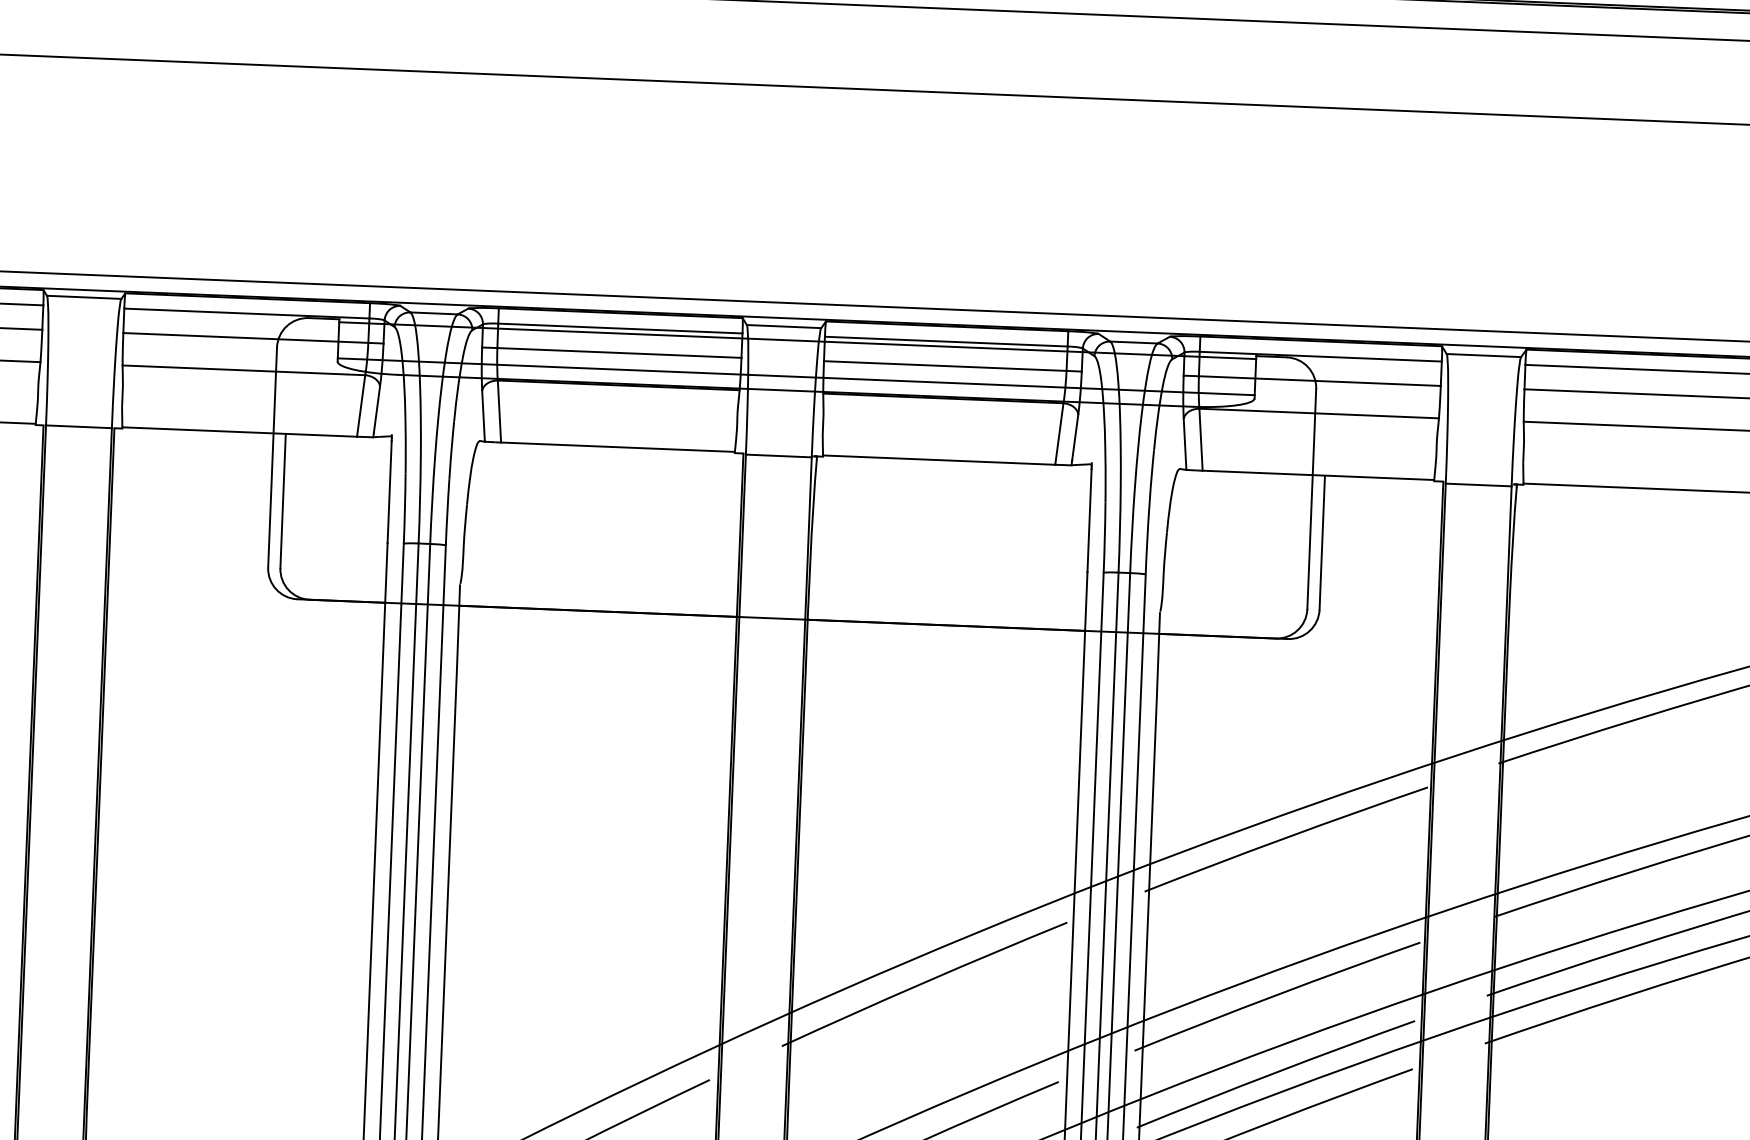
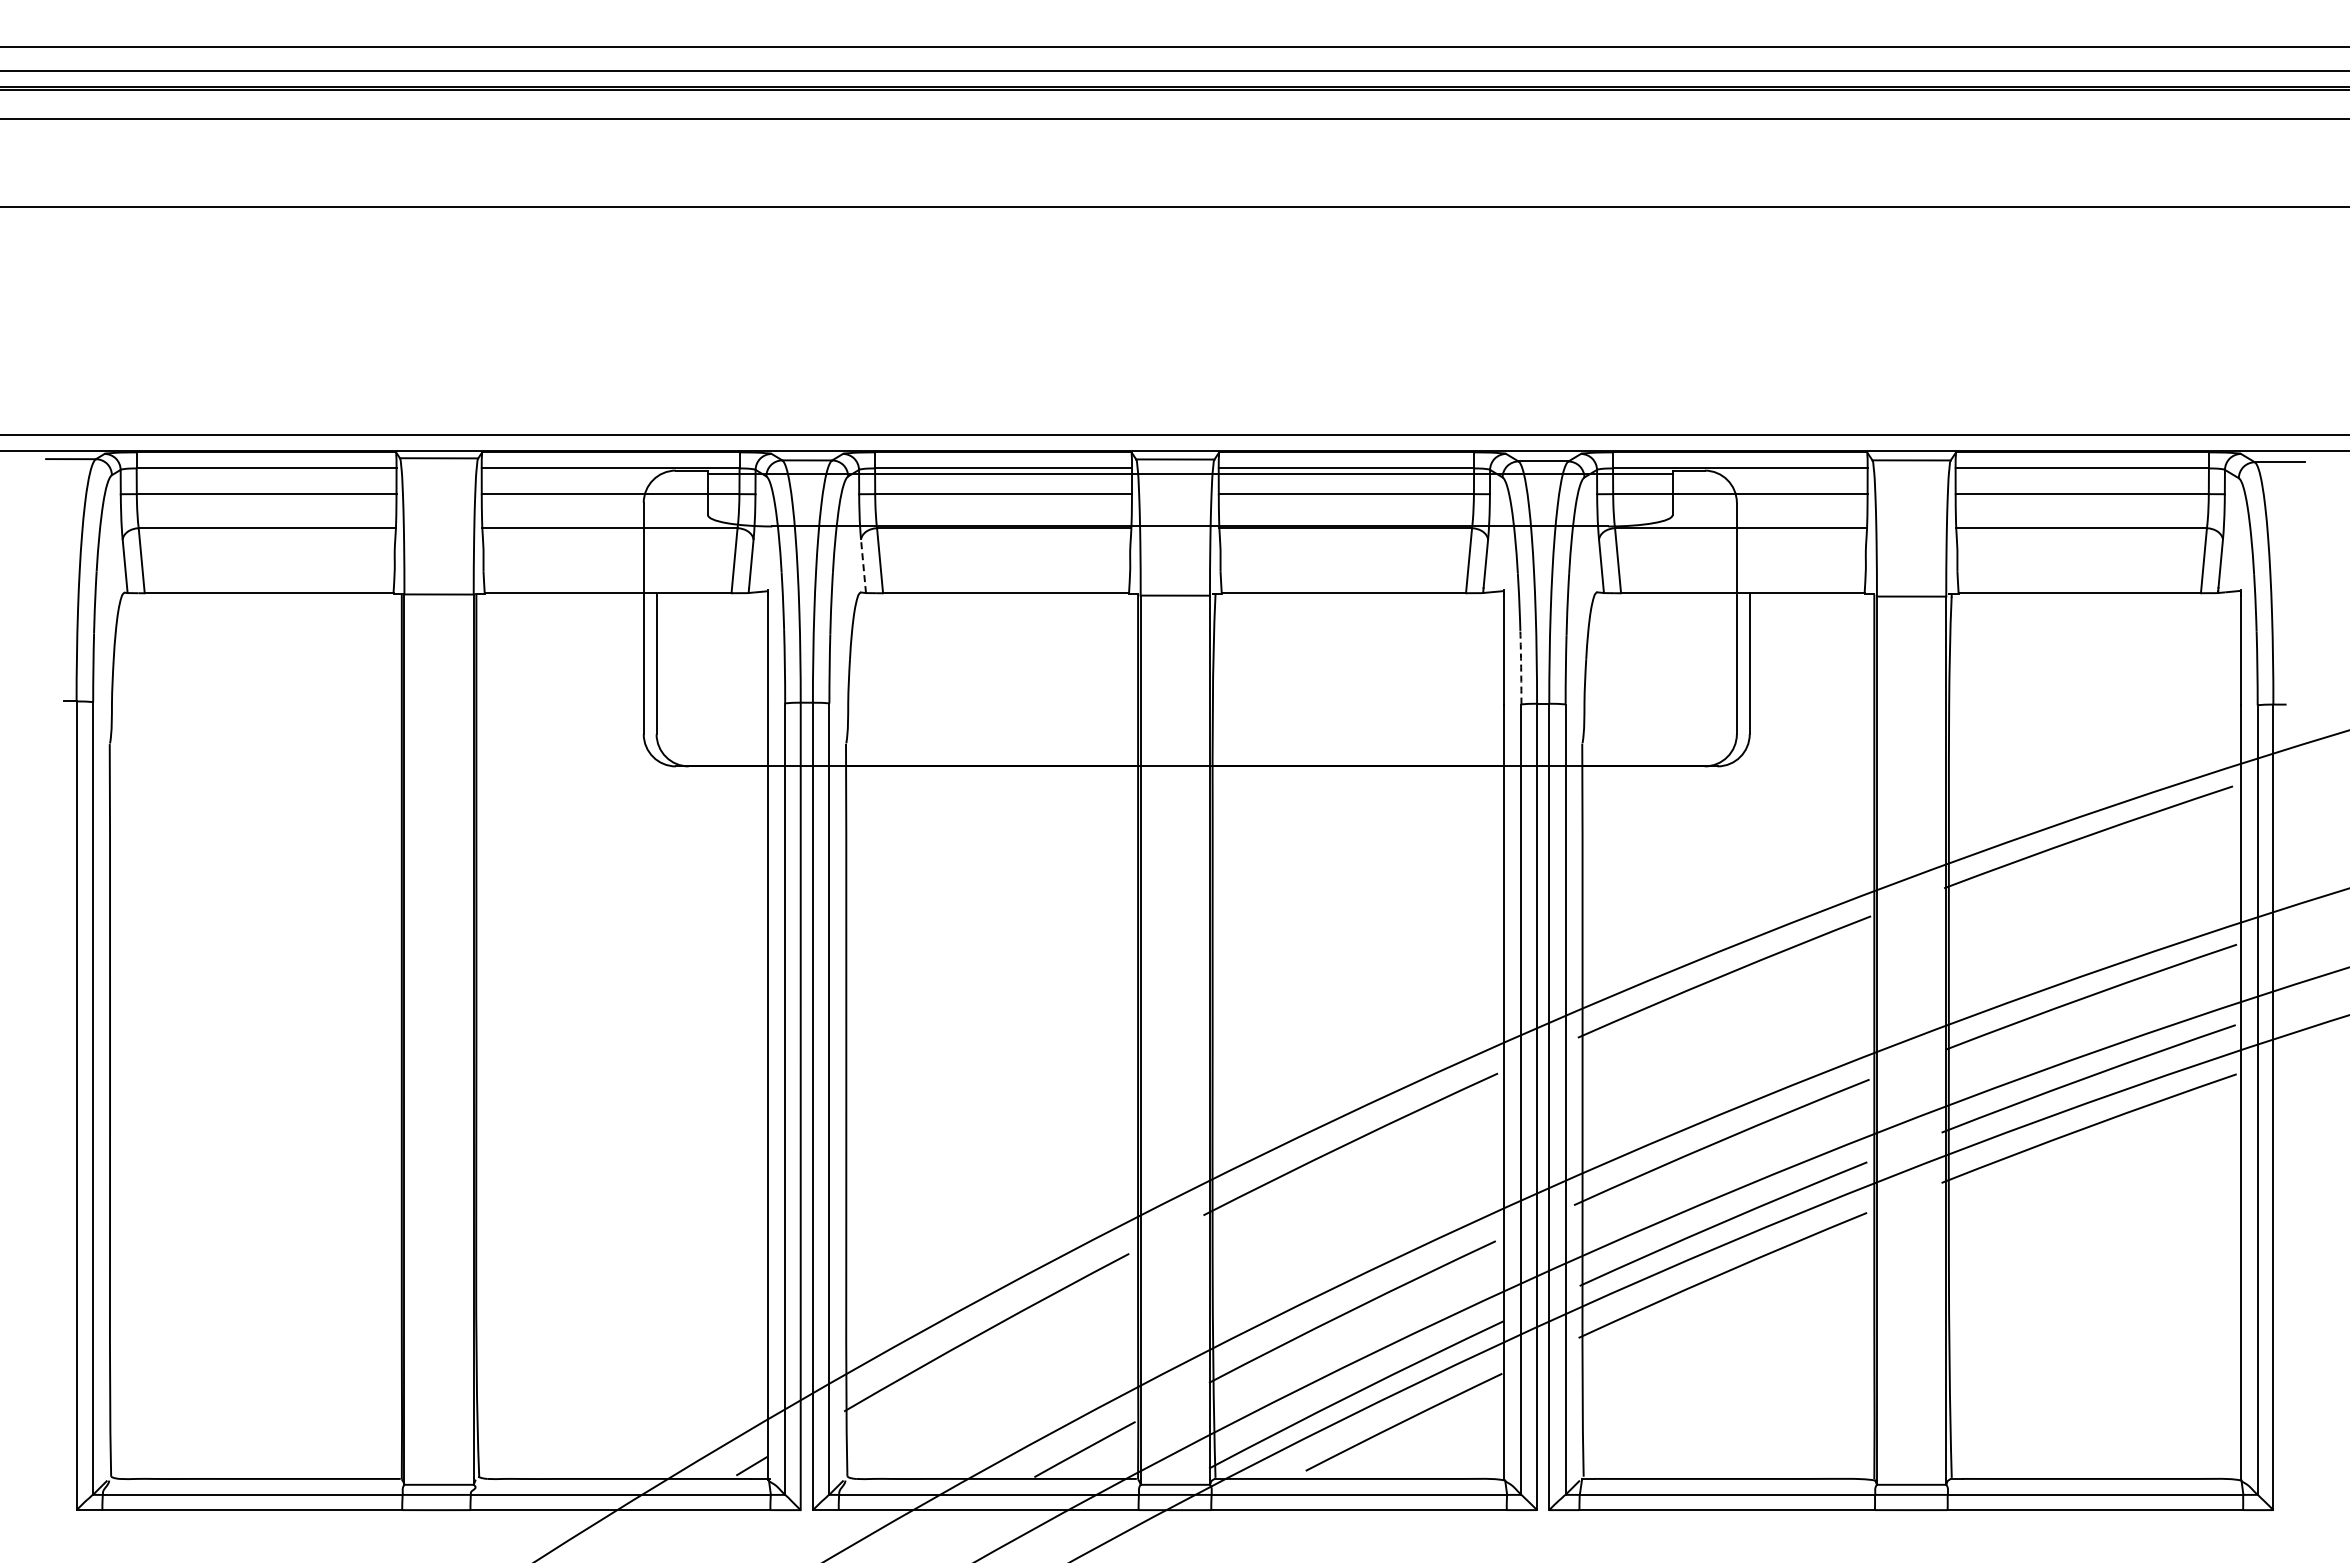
line: (796, 376) -> (1190, 511), removed
line: (483, 416) -> (863, 566), solid -> dashed
arc: (1105, 537) -> (1521, 667), solid -> dashed

